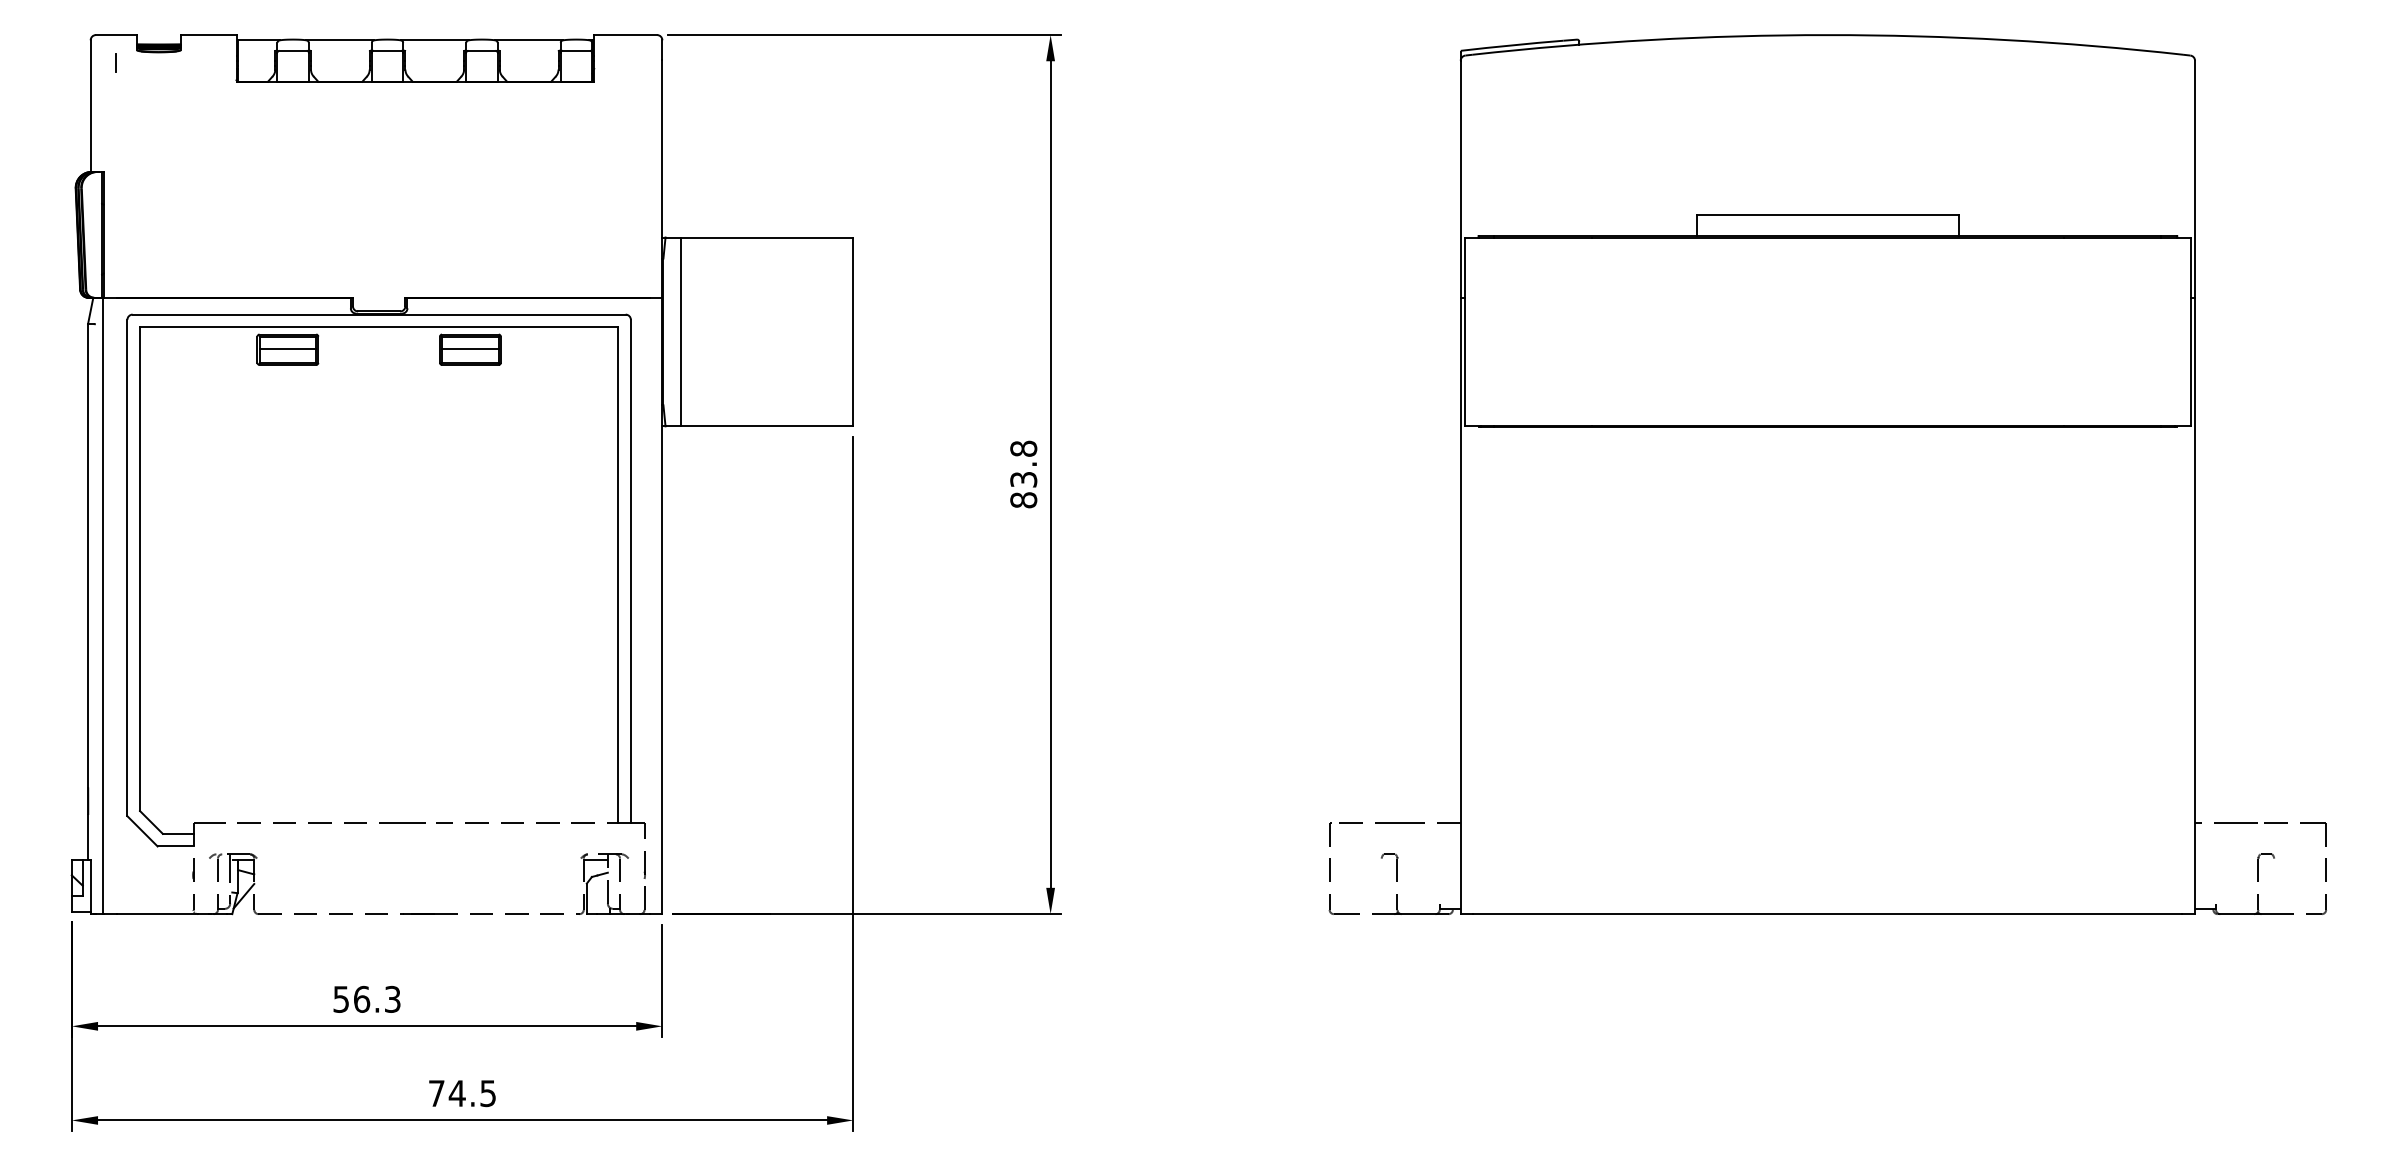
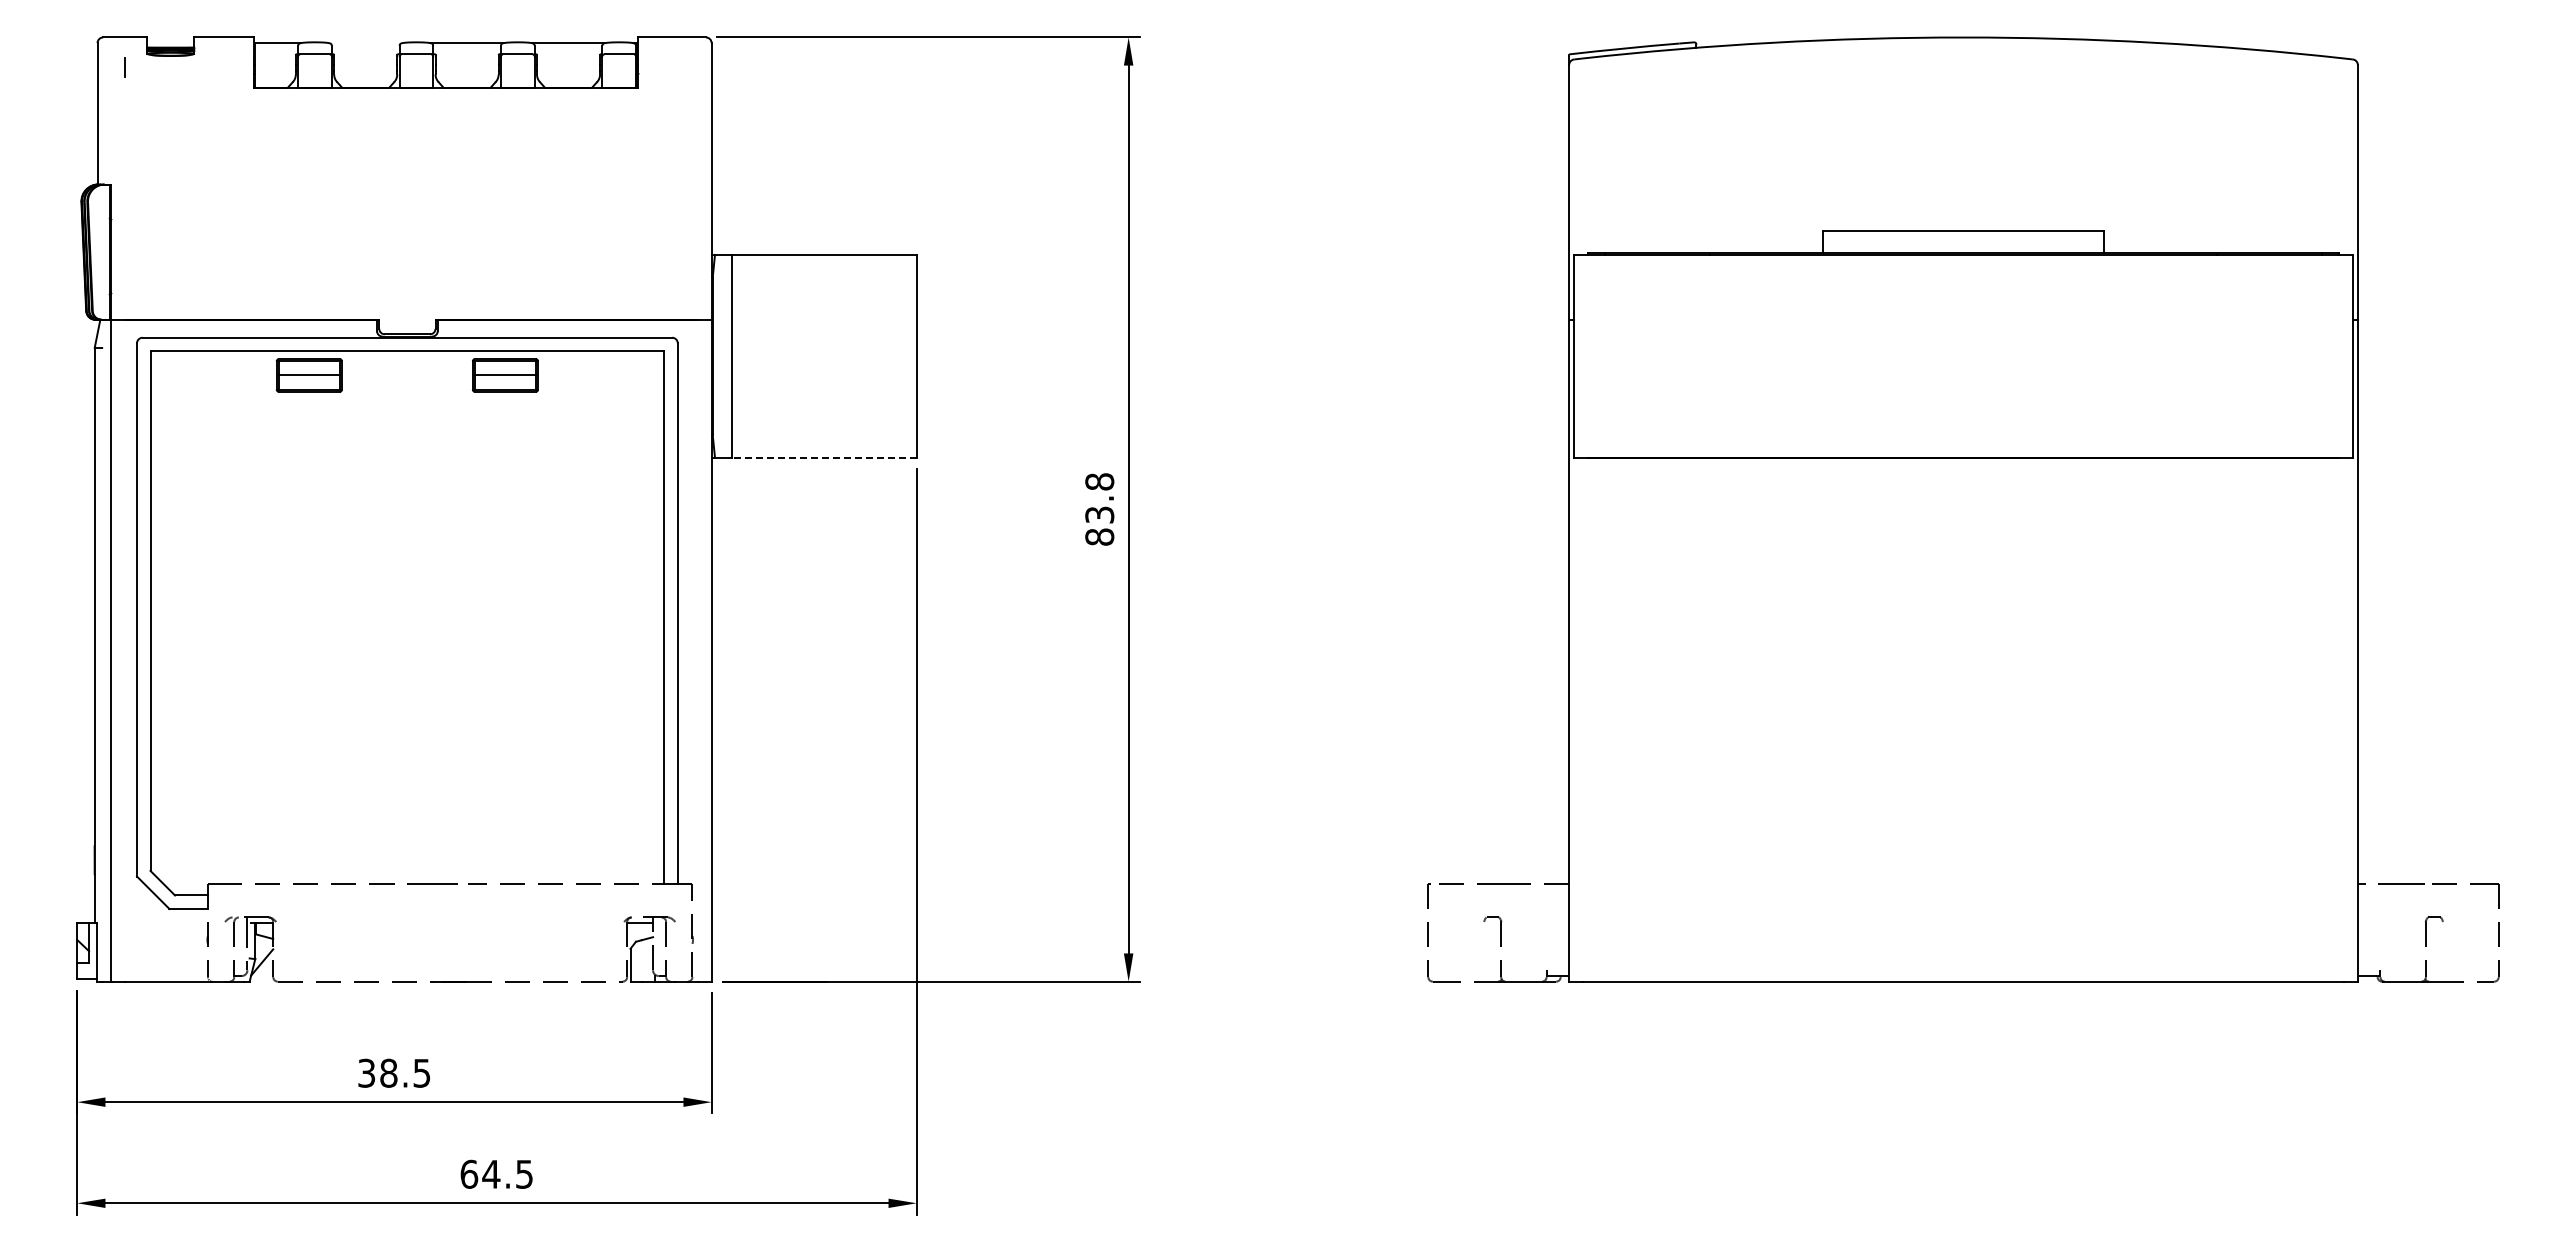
line: (340, 40) -> (365, 43), removed
line: (767, 426) -> (824, 457), solid -> dashed
text: (367, 998) -> (394, 1072), 56.3 -> 38.5
text: (436, 1092) -> (469, 1173), 74.5 -> 64.5

